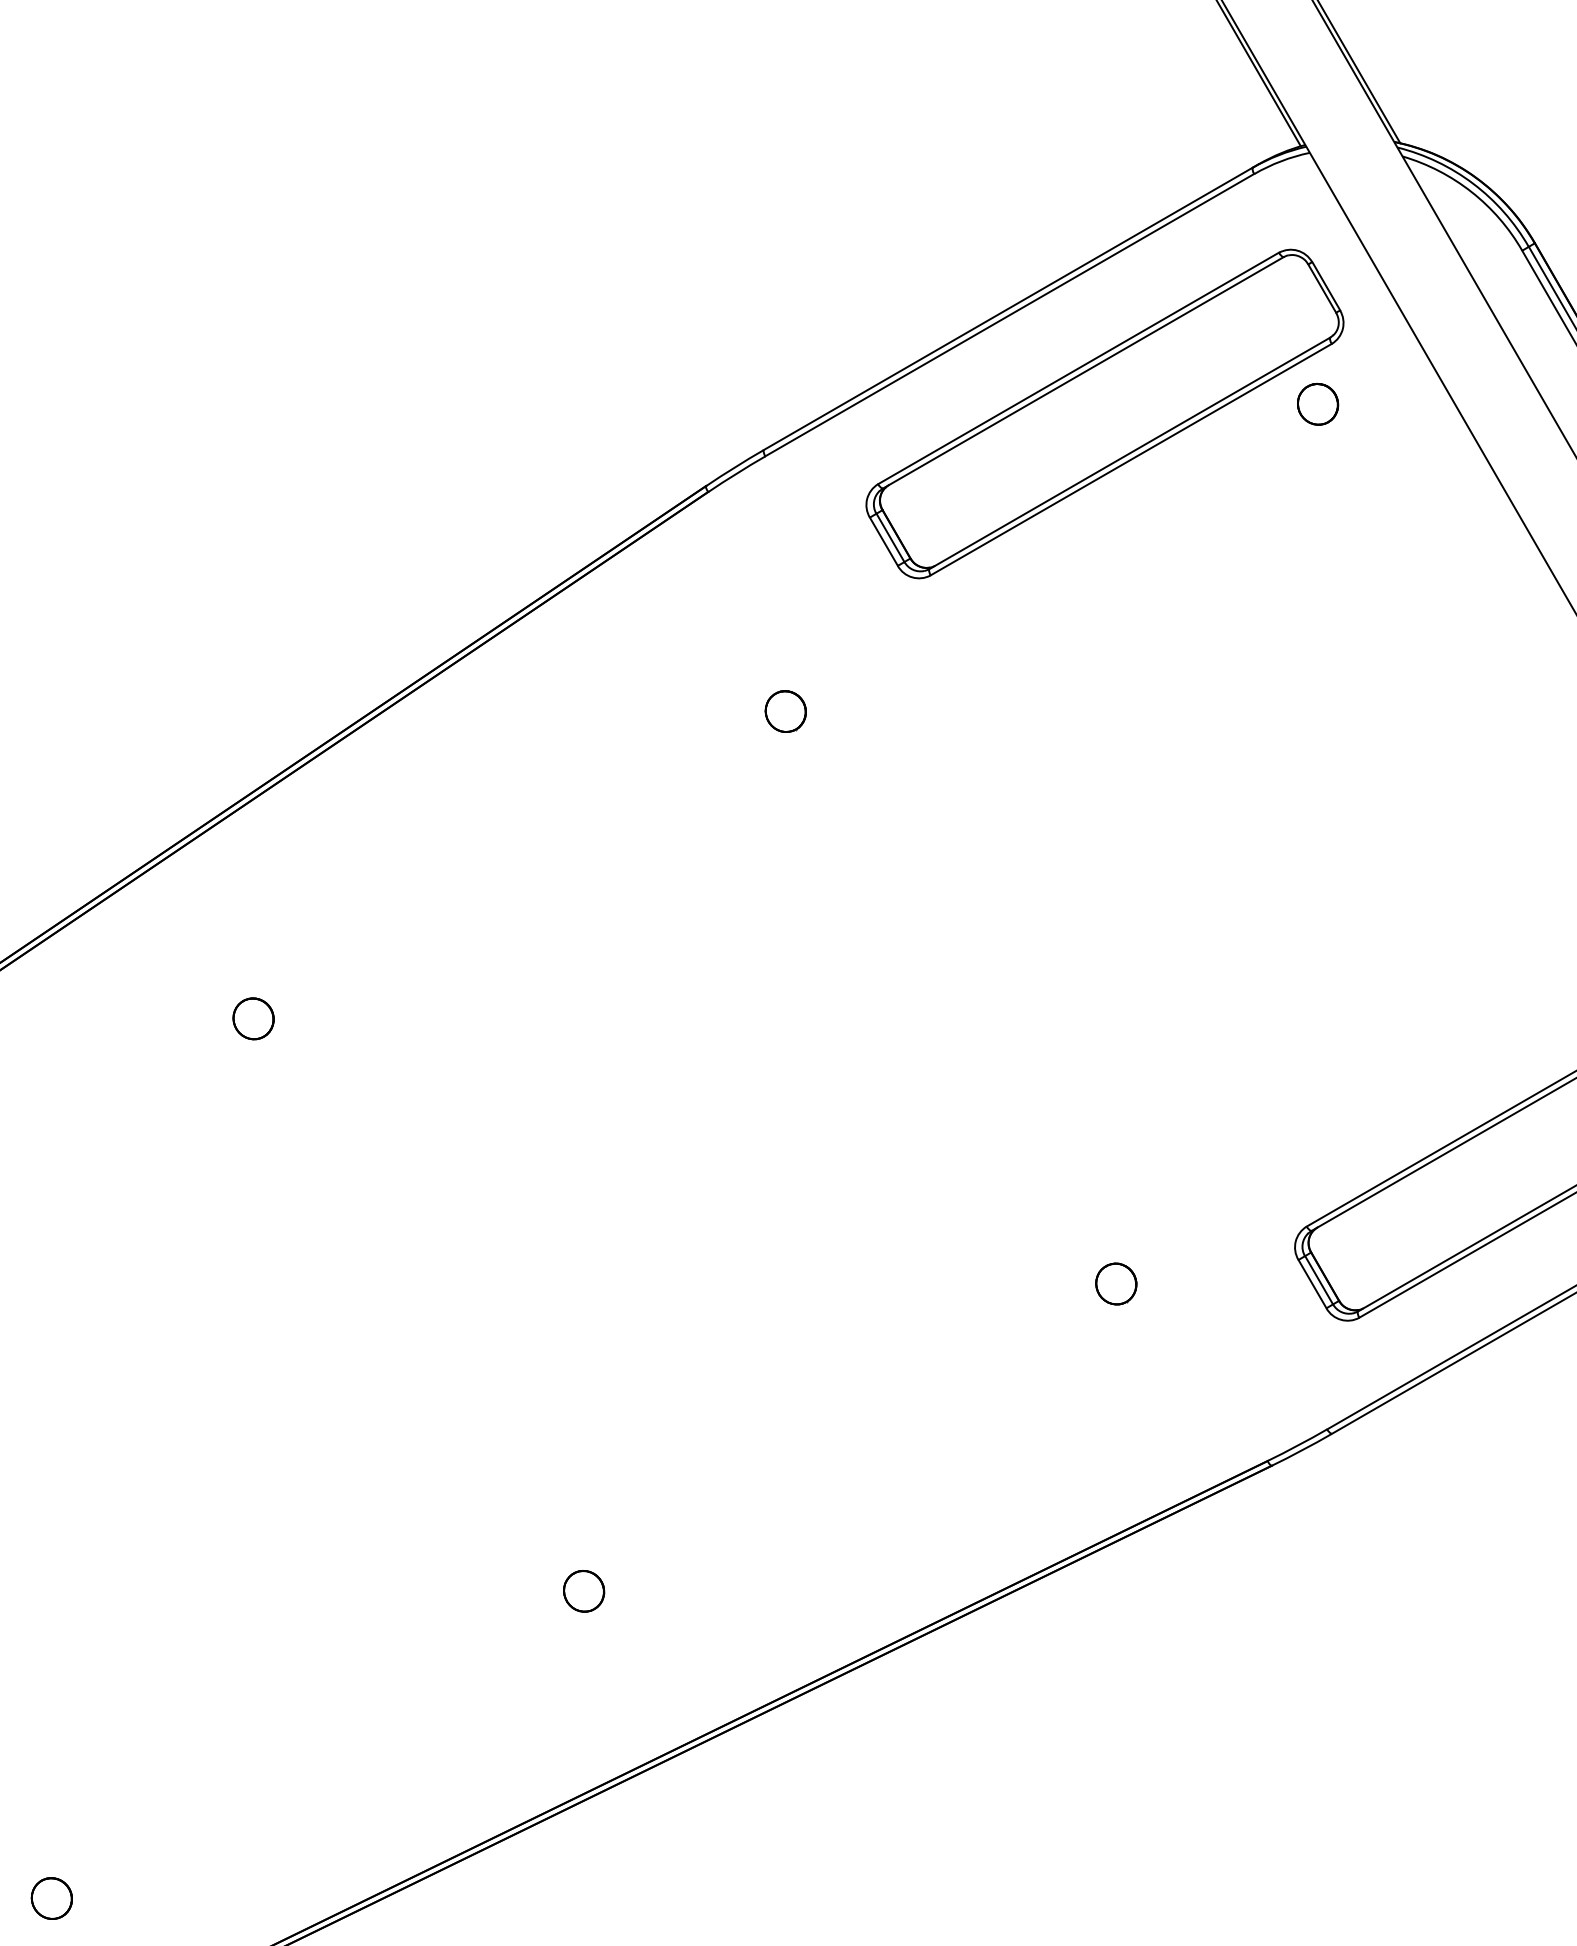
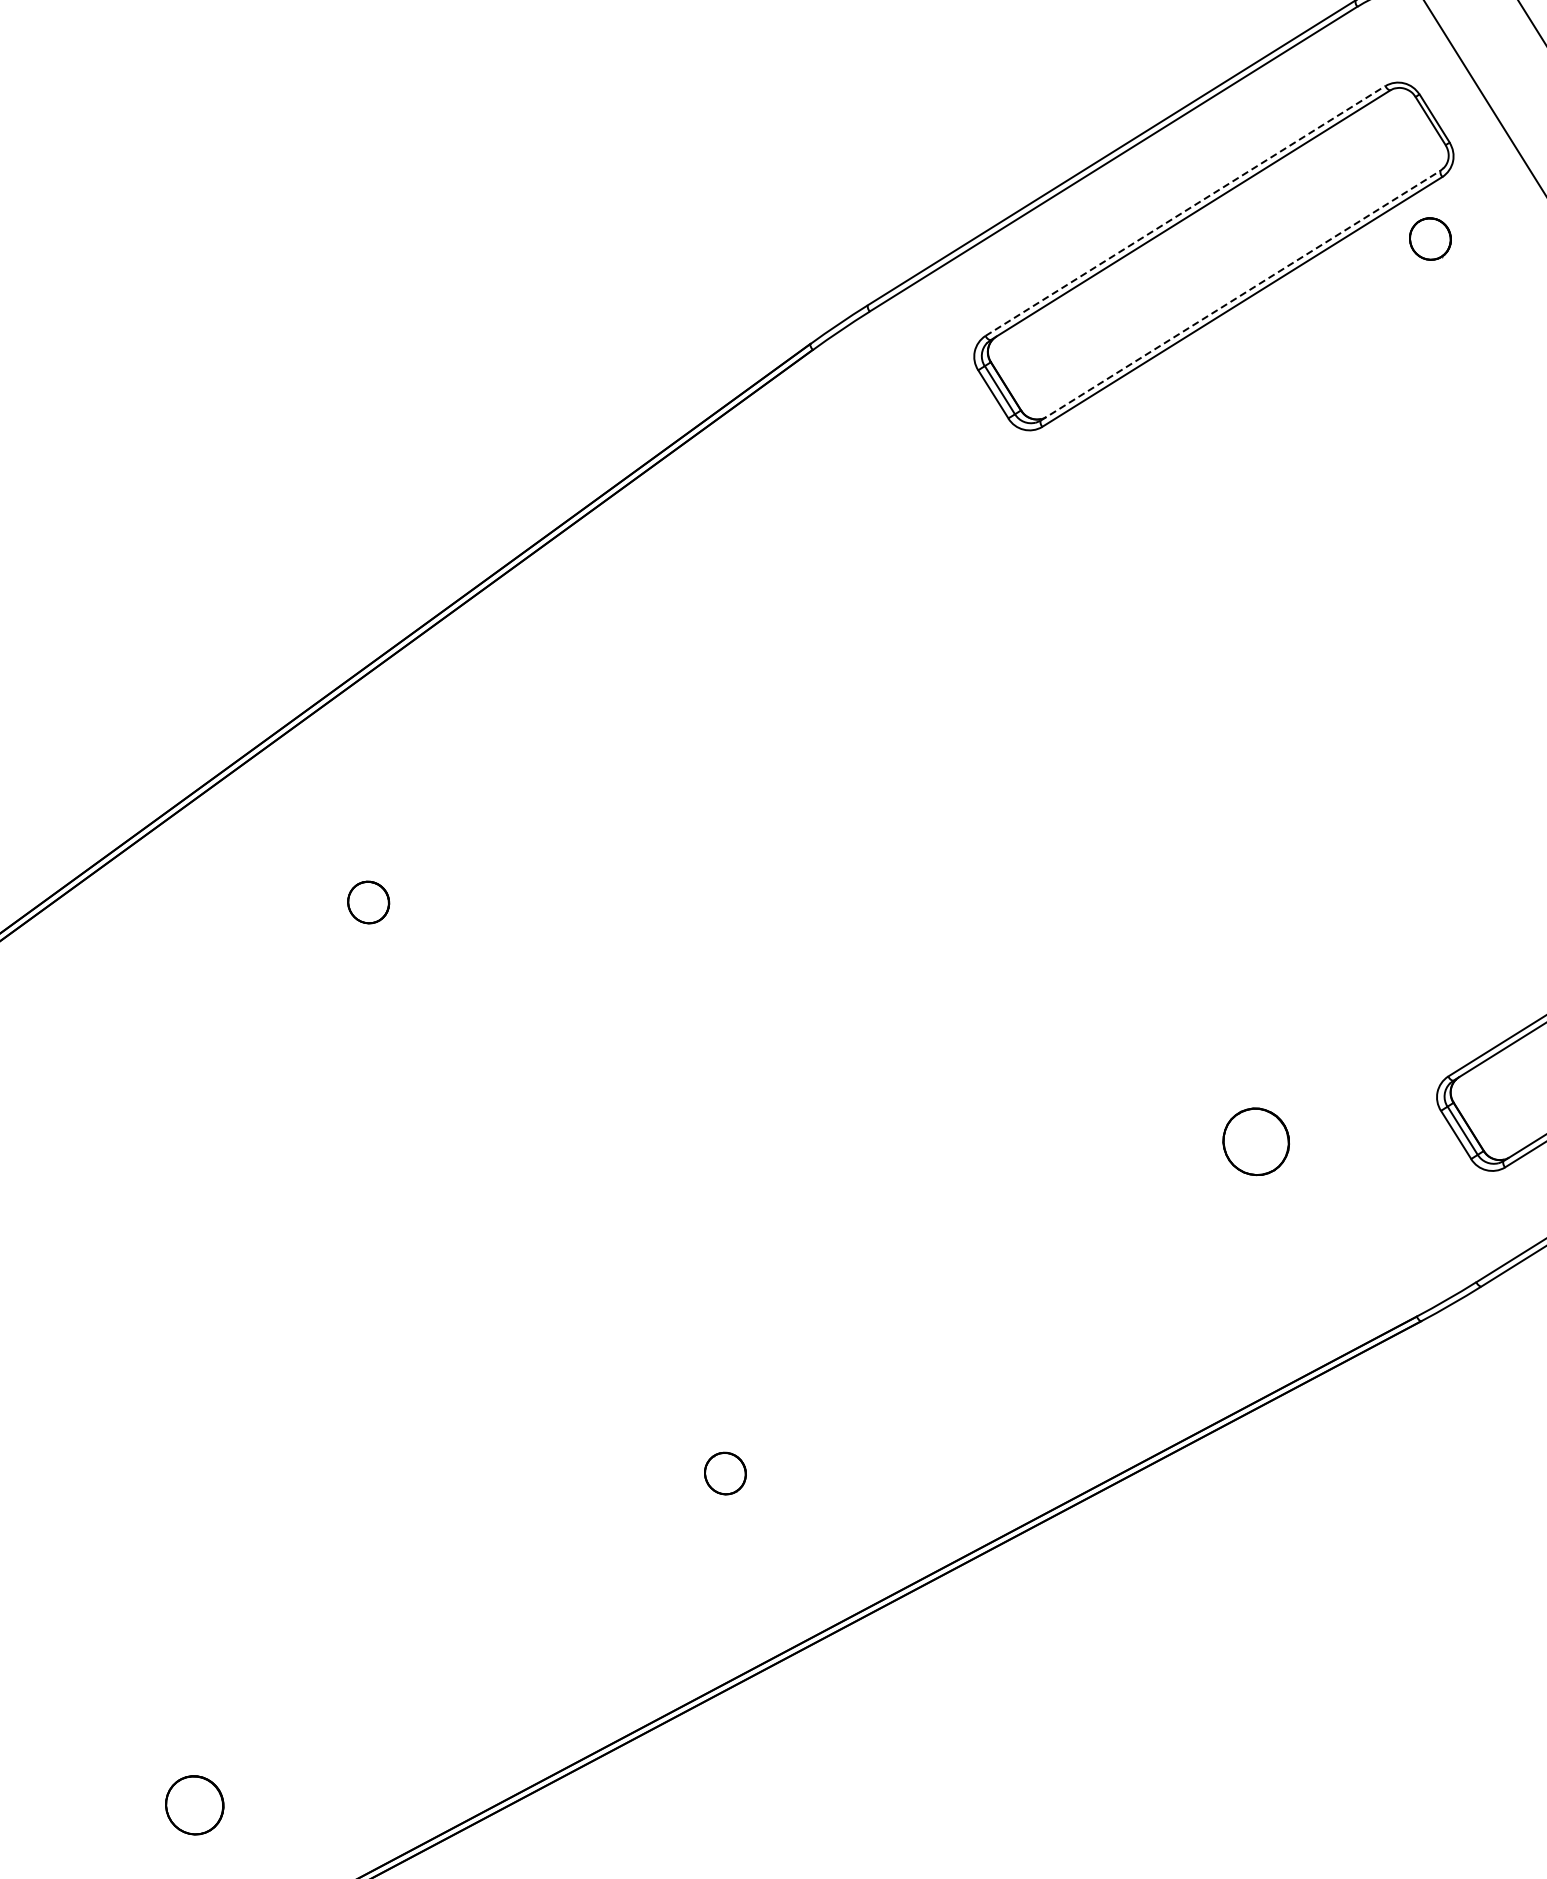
line: (1079, 368) -> (1186, 211), solid -> dashed
line: (1130, 453) -> (1241, 295), solid -> dashed
part: (785, 711) -> (899, 570), removed
part: (1116, 1283) -> (1256, 1141), size x1.6
part: (51, 1898) -> (194, 1805), size x1.4

